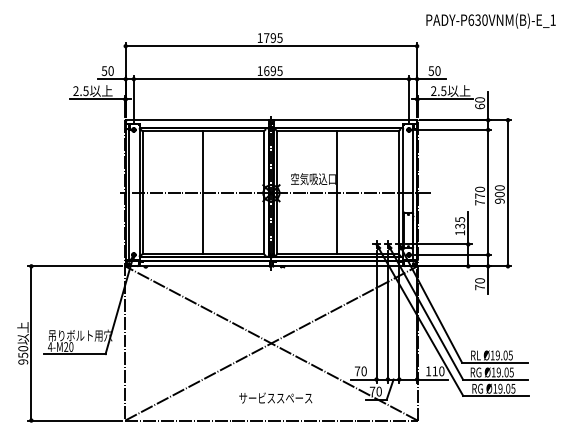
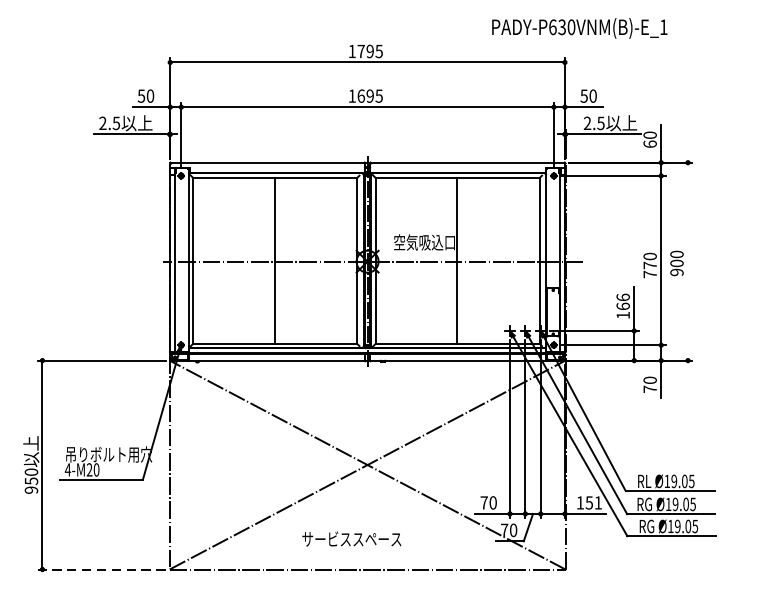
text: (490, 20) -> (578, 27), moved
line: (507, 193) -> (687, 261), removed
text: (460, 222) -> (623, 301), 135 -> 166
text: (438, 371) -> (593, 503), 110 -> 151
text: (275, 397) -> (351, 538), moved
line: (74, 420) -> (100, 569), solid -> dashed

